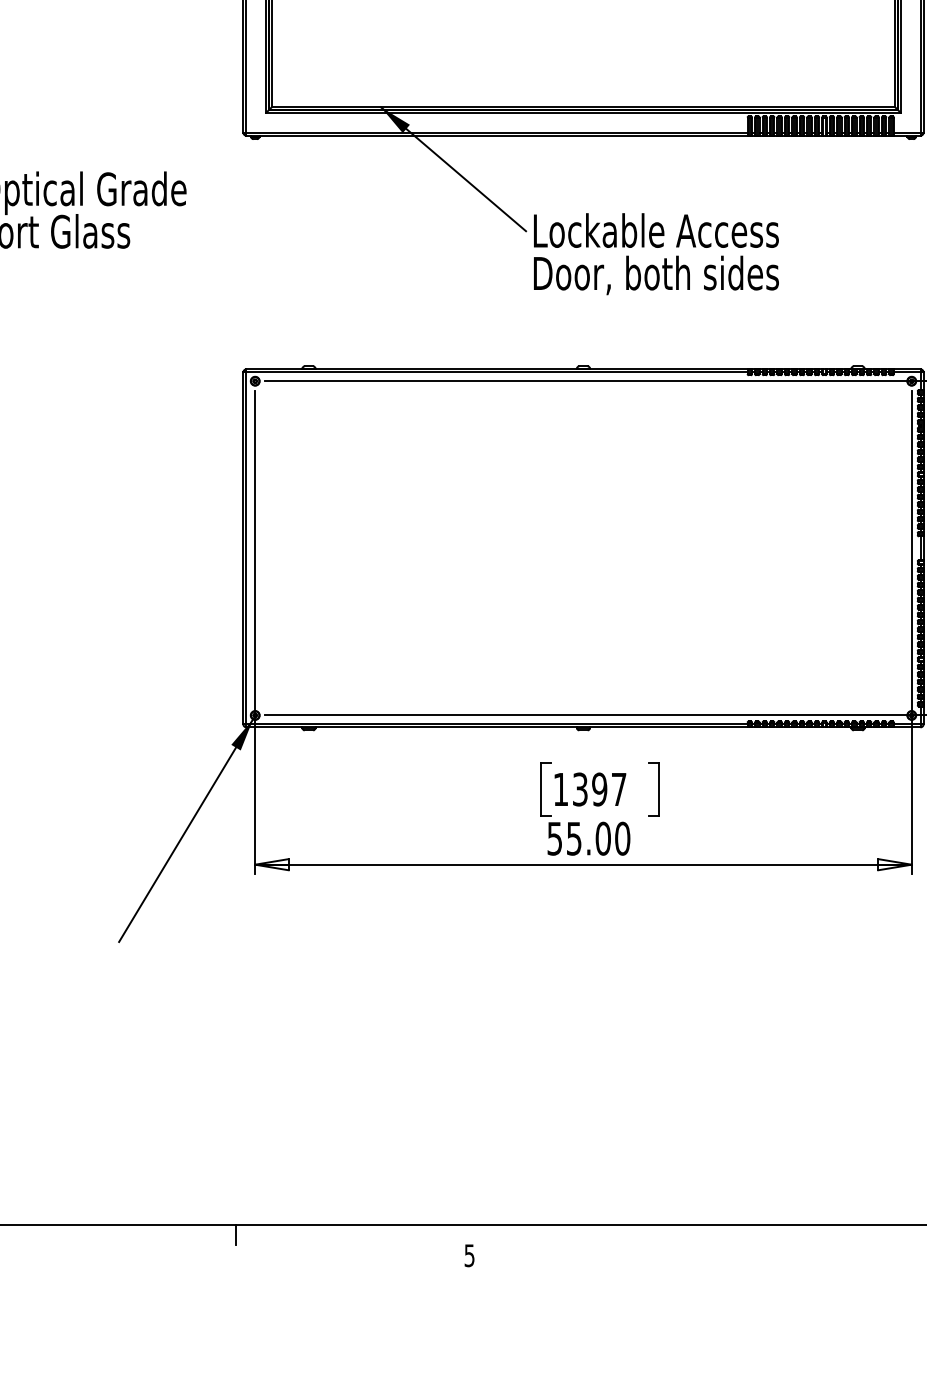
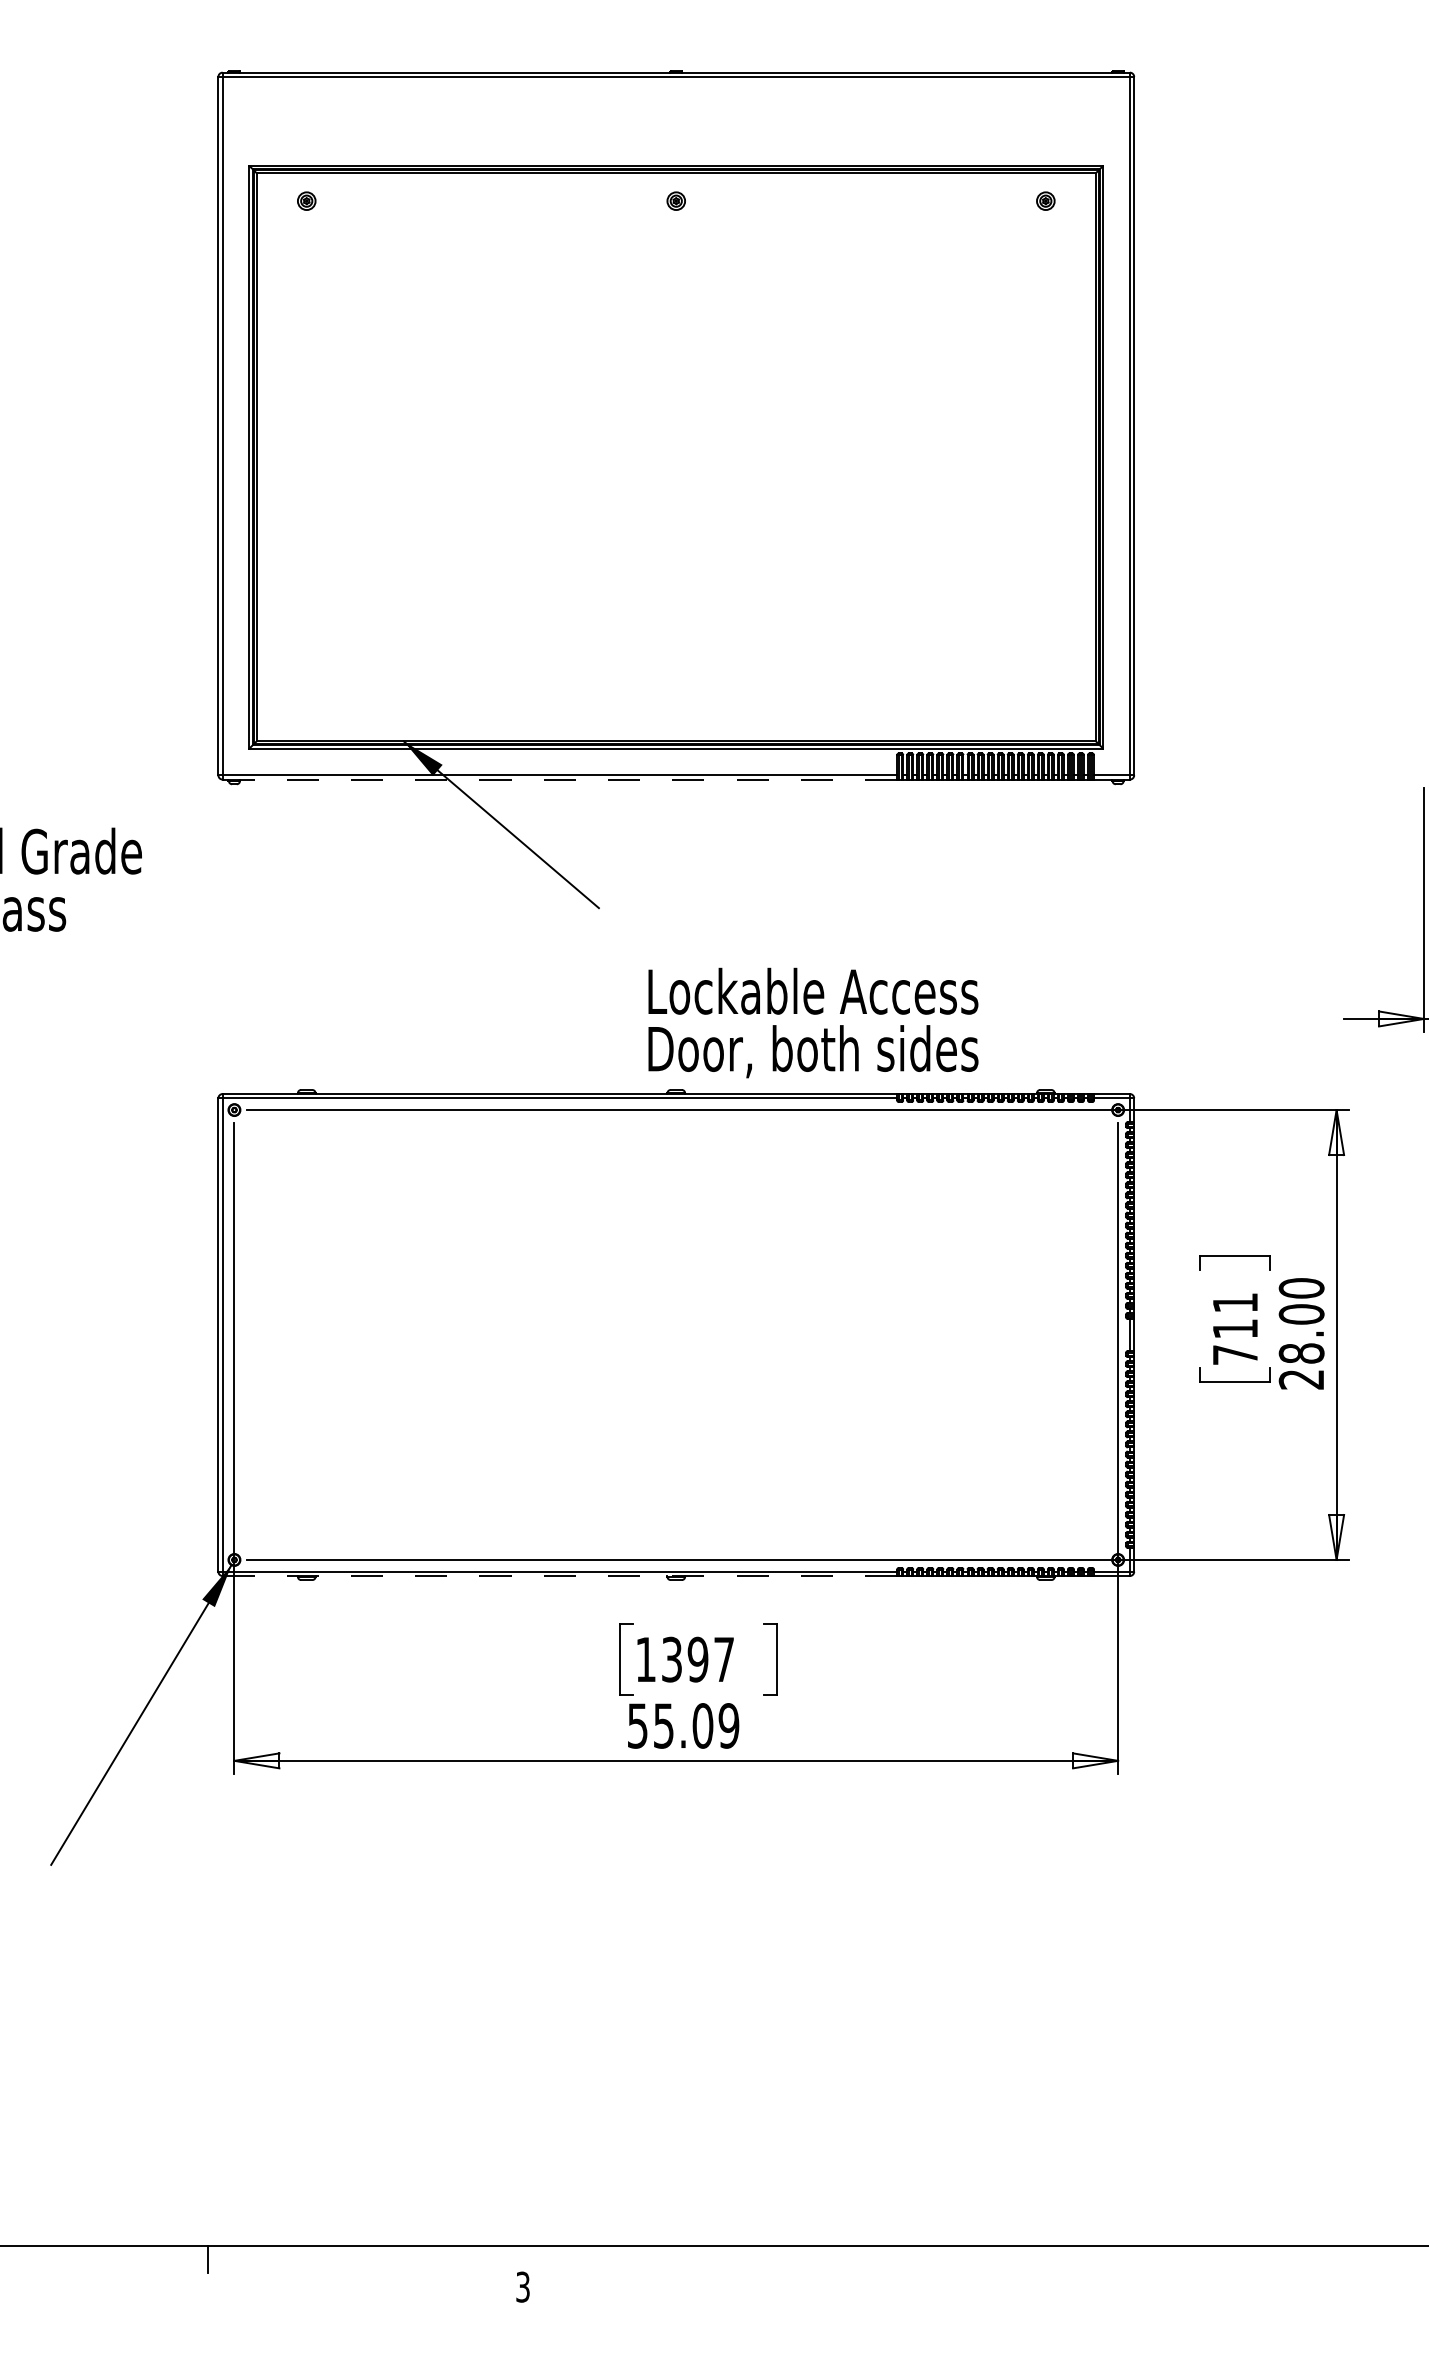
line: (496, 135) -> (559, 779), solid -> dashed
text: (656, 253) -> (813, 1022), moved
line: (496, 727) -> (559, 1576), solid -> dashed
text: (622, 838) -> (728, 1725), 55.00 -> 55.09
text: (469, 1255) -> (523, 2286), 5 -> 3

